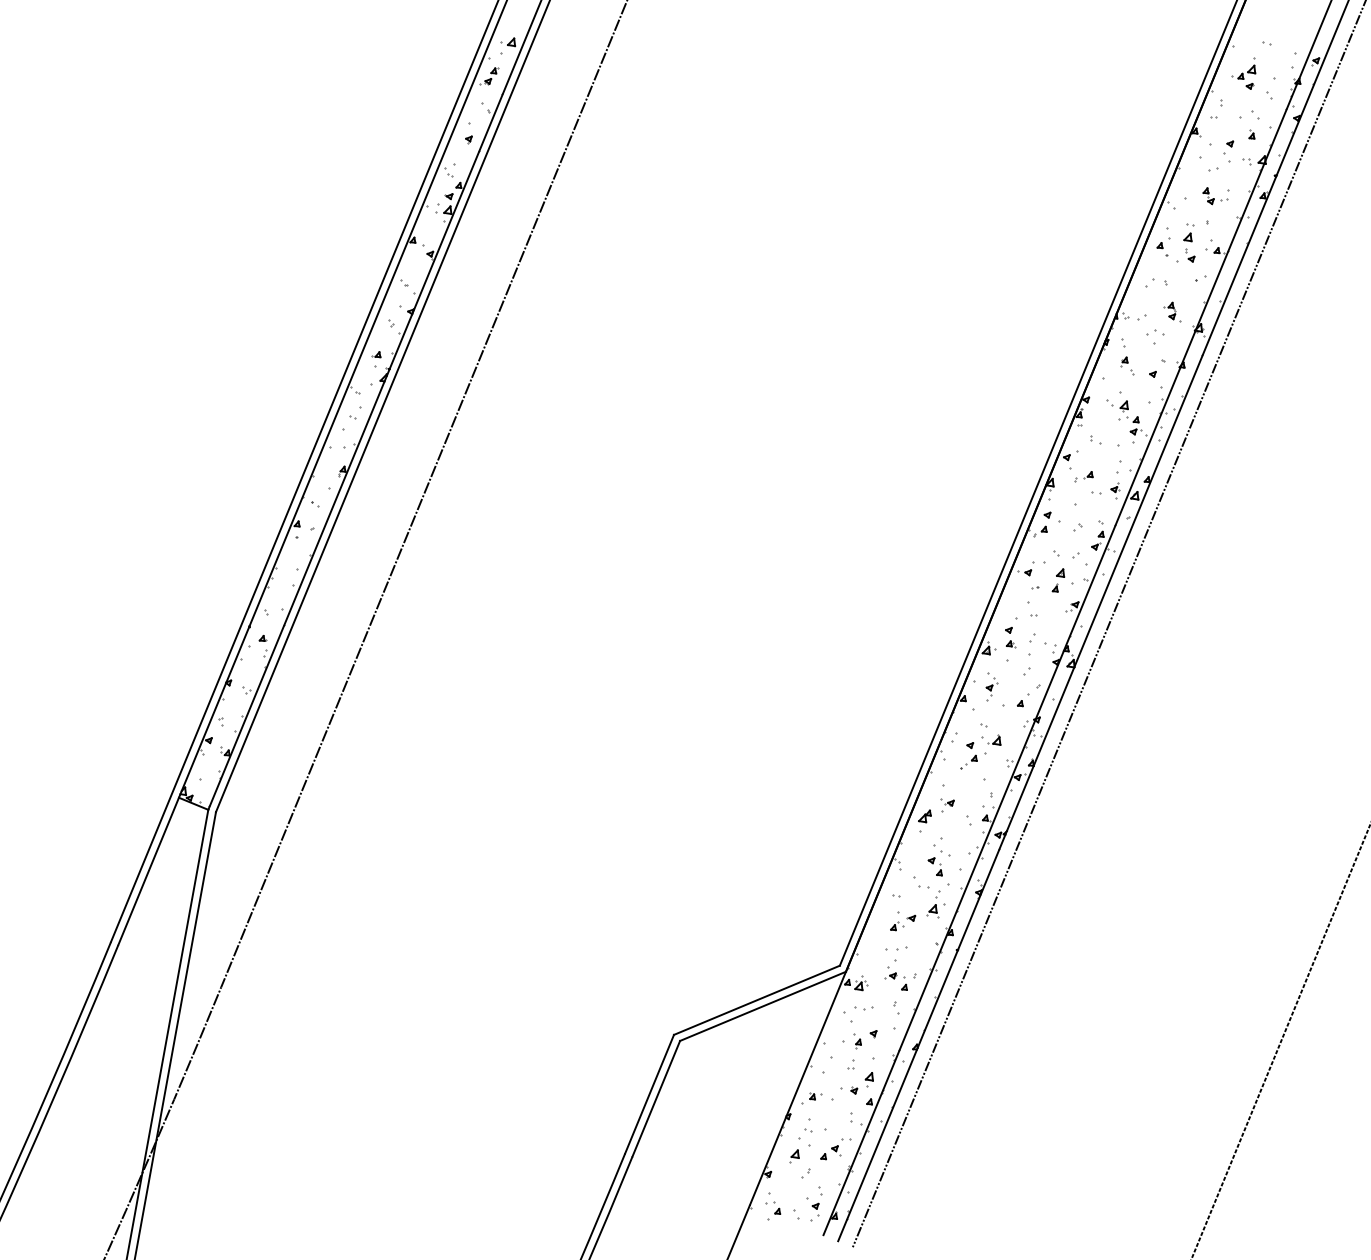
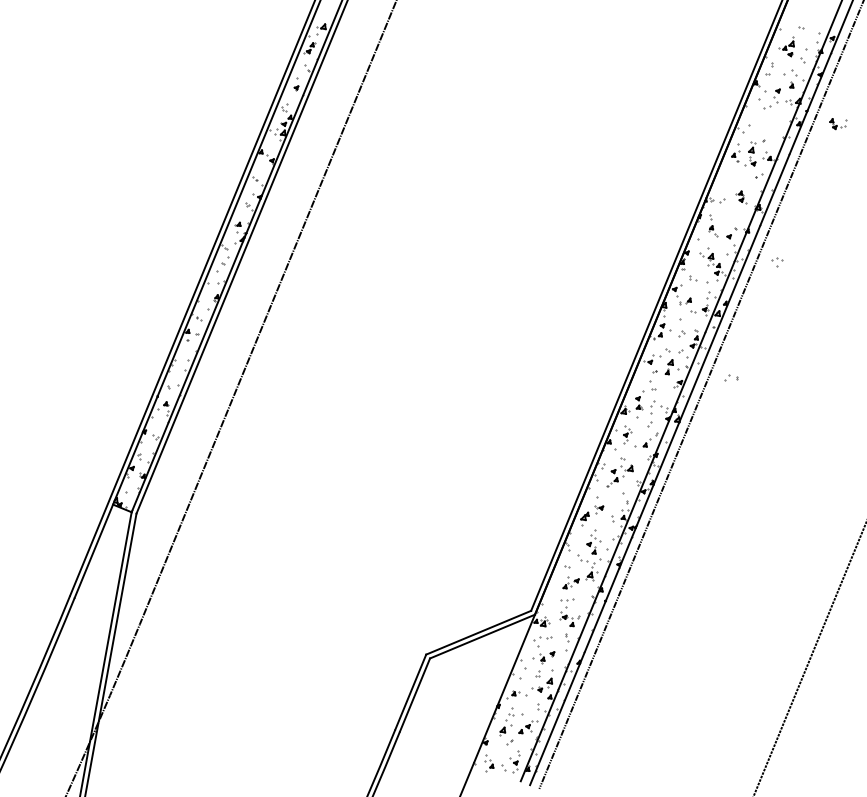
part: (1216, 196) -> (838, 124), moved
part: (1156, 282) -> (731, 377), moved
part: (1155, 337) -> (777, 262), moved

